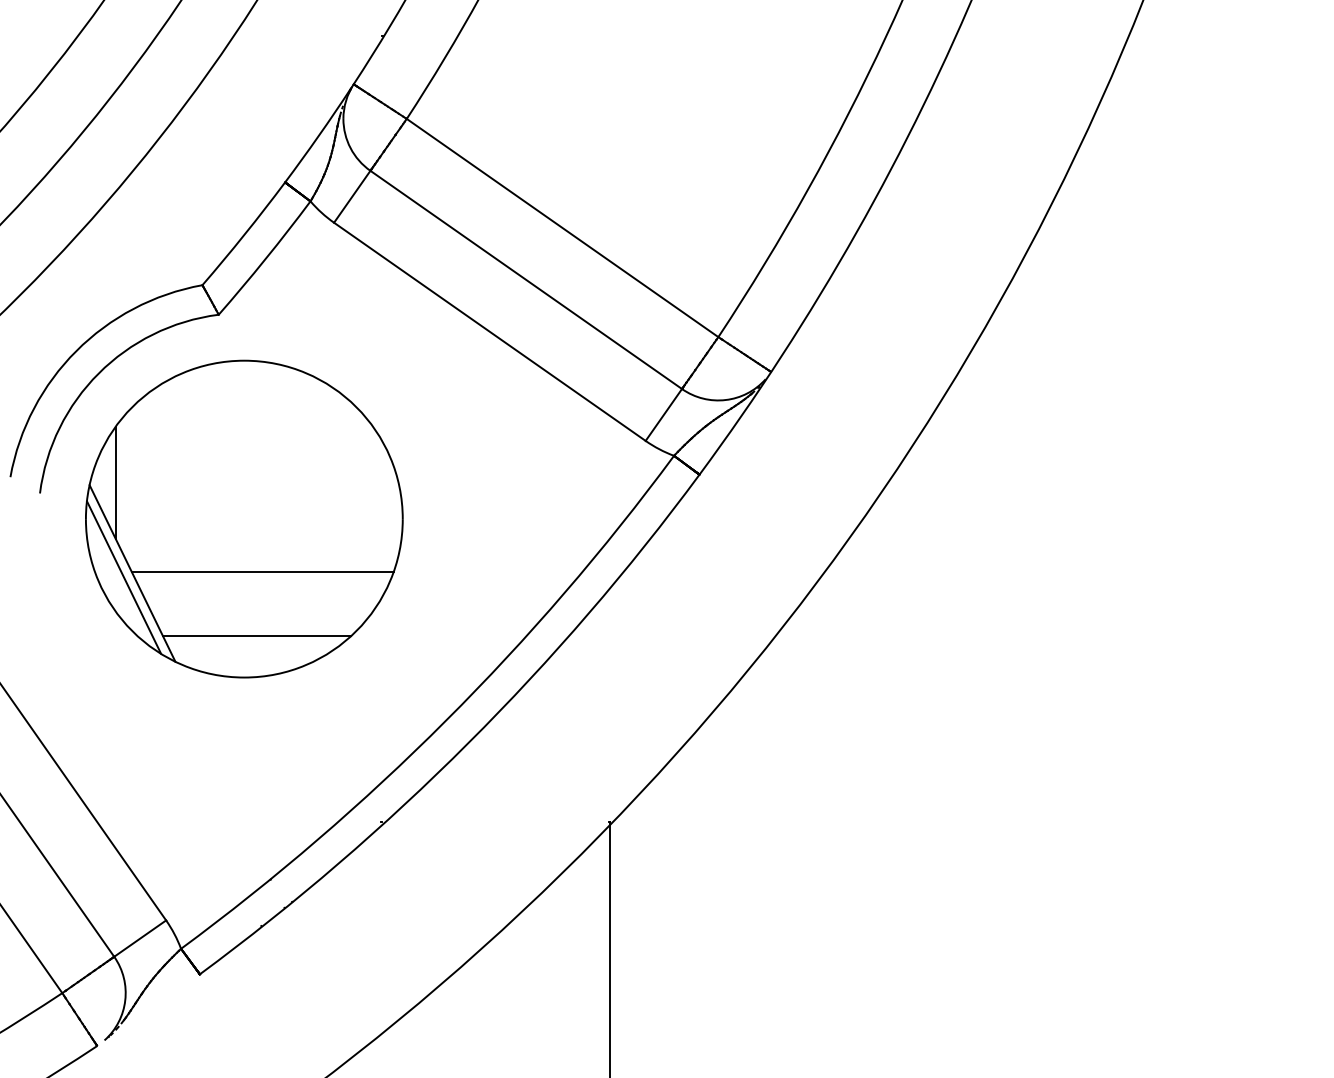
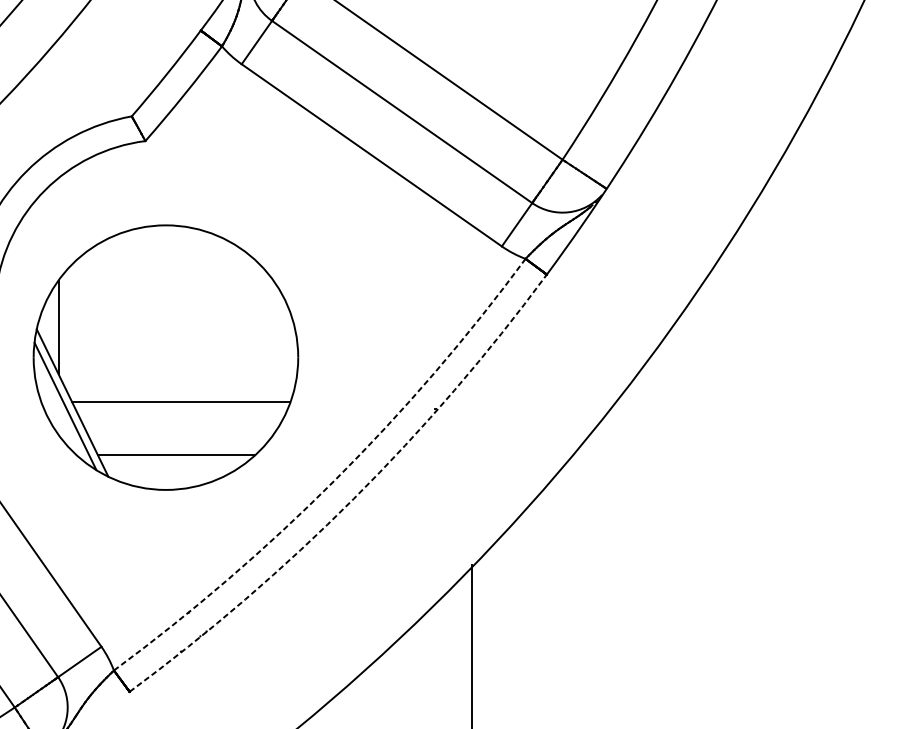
part: (244, 518) -> (166, 357), moved
arc: (445, 720) -> (334, 479), solid -> dashed
arc: (468, 743) -> (353, 499), solid -> dashed

